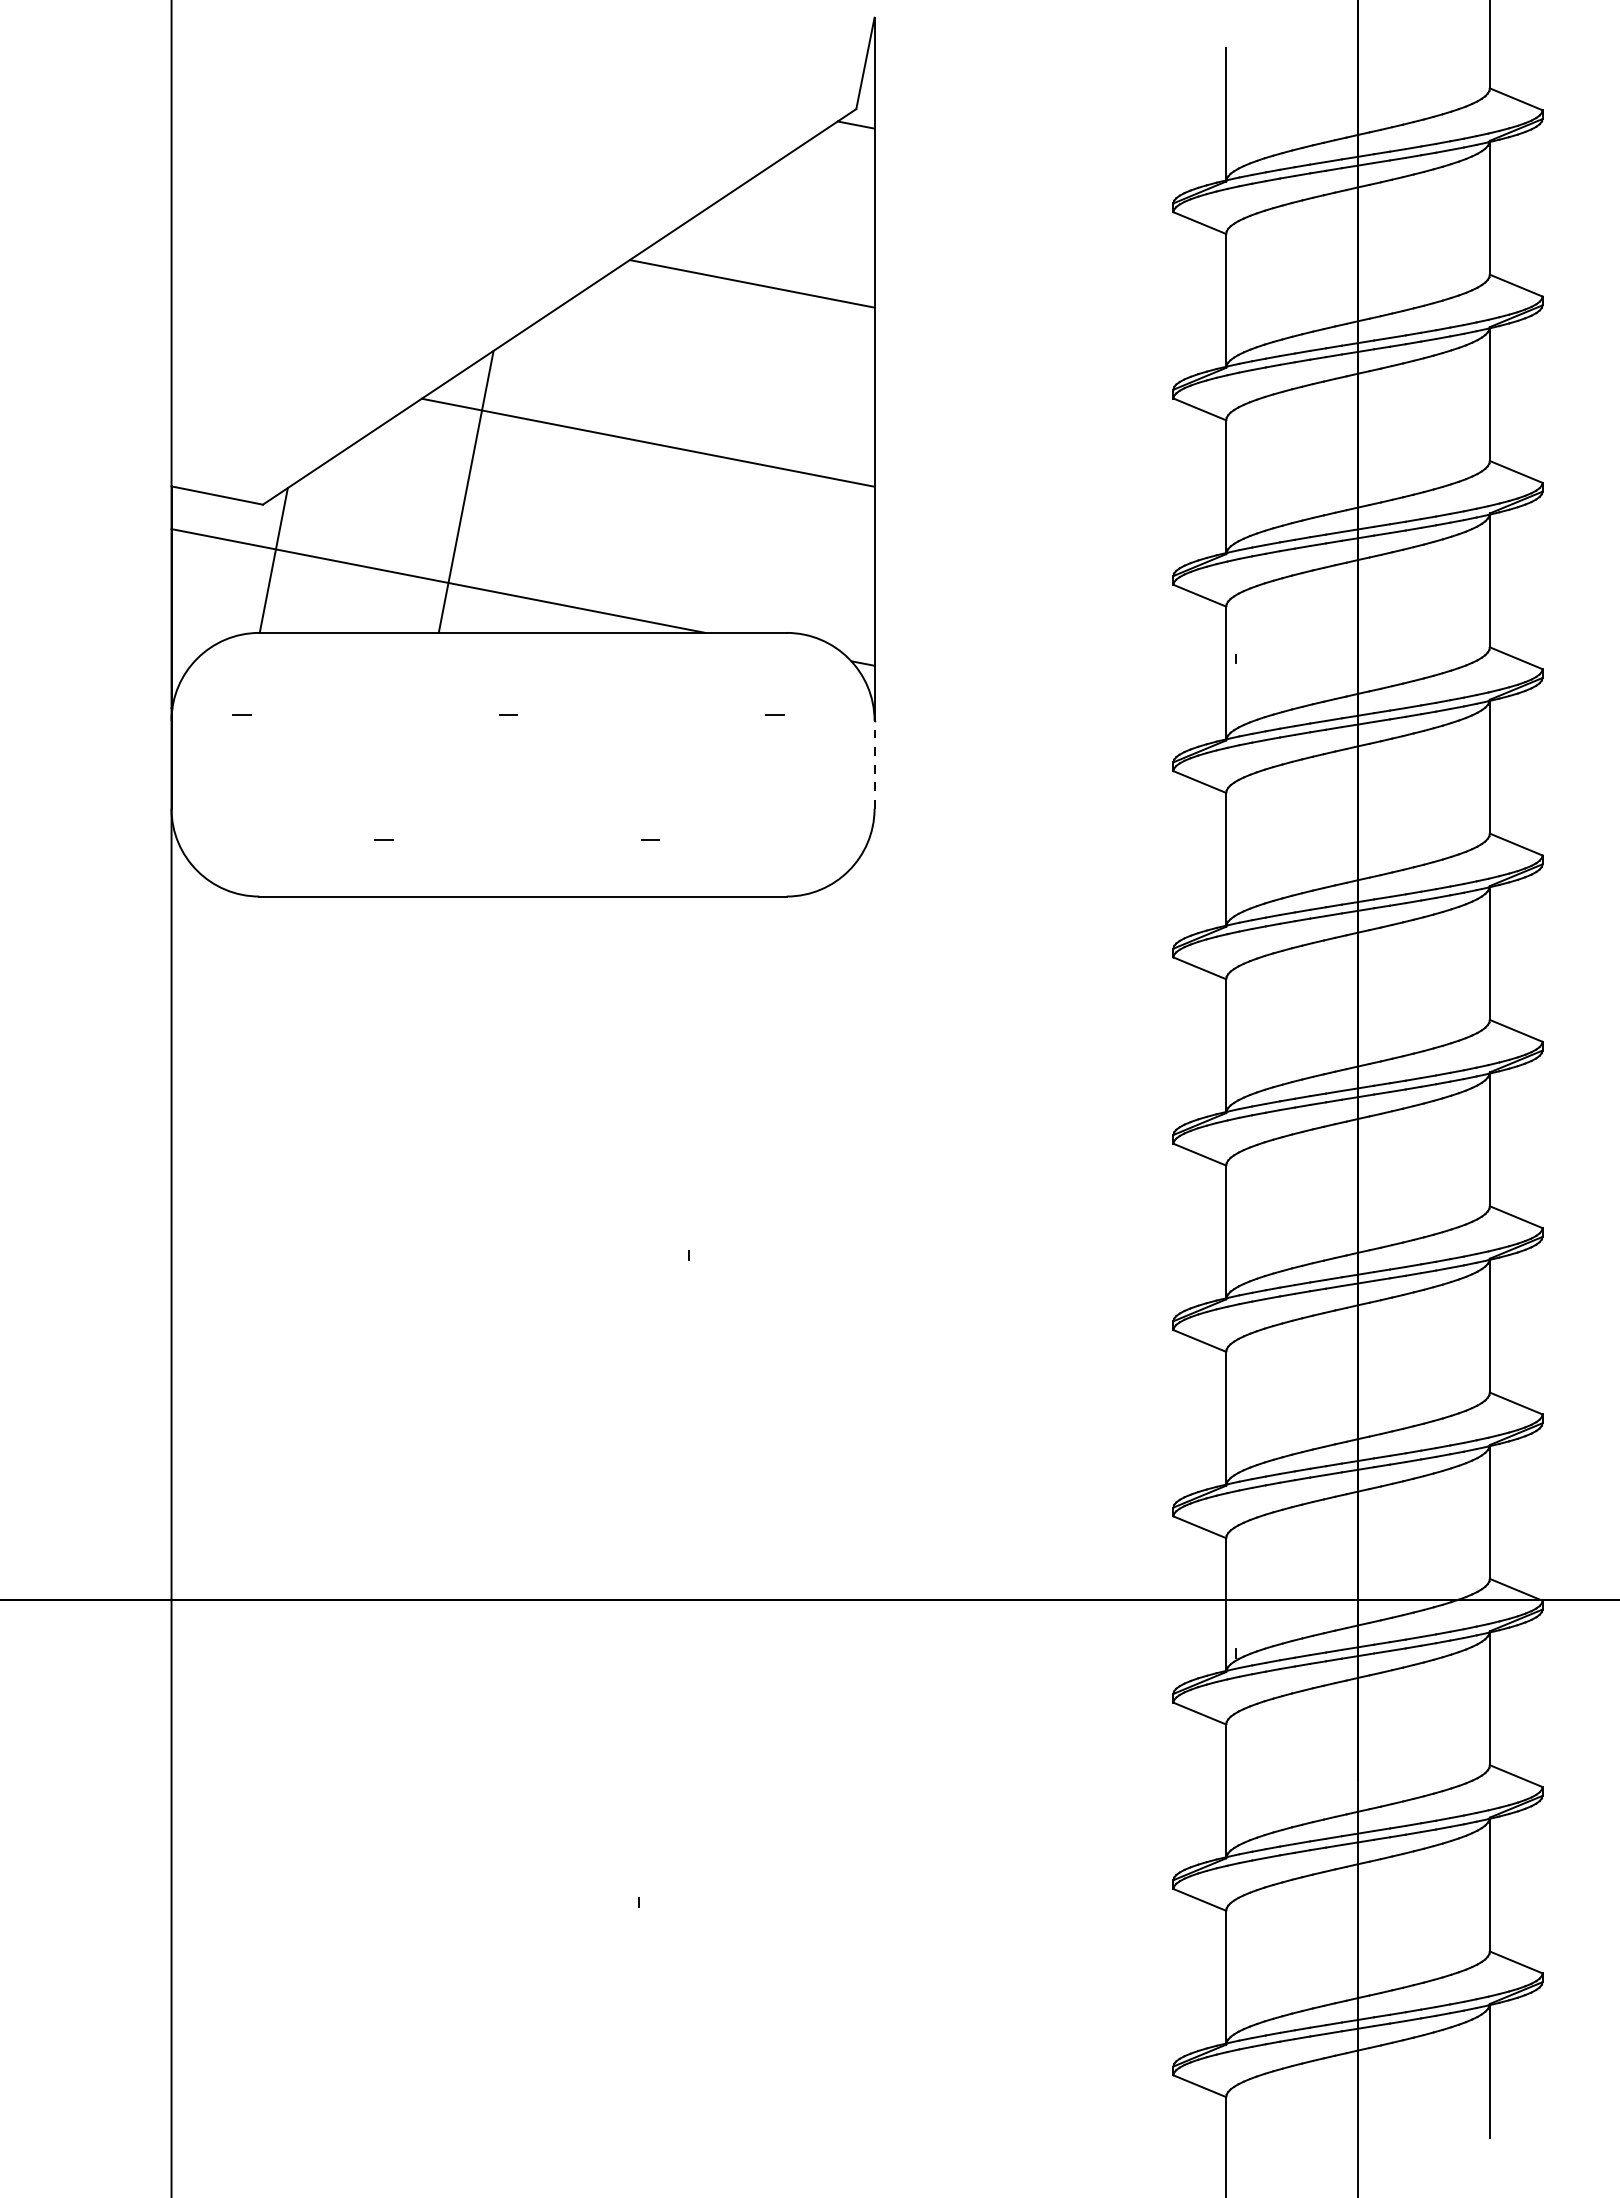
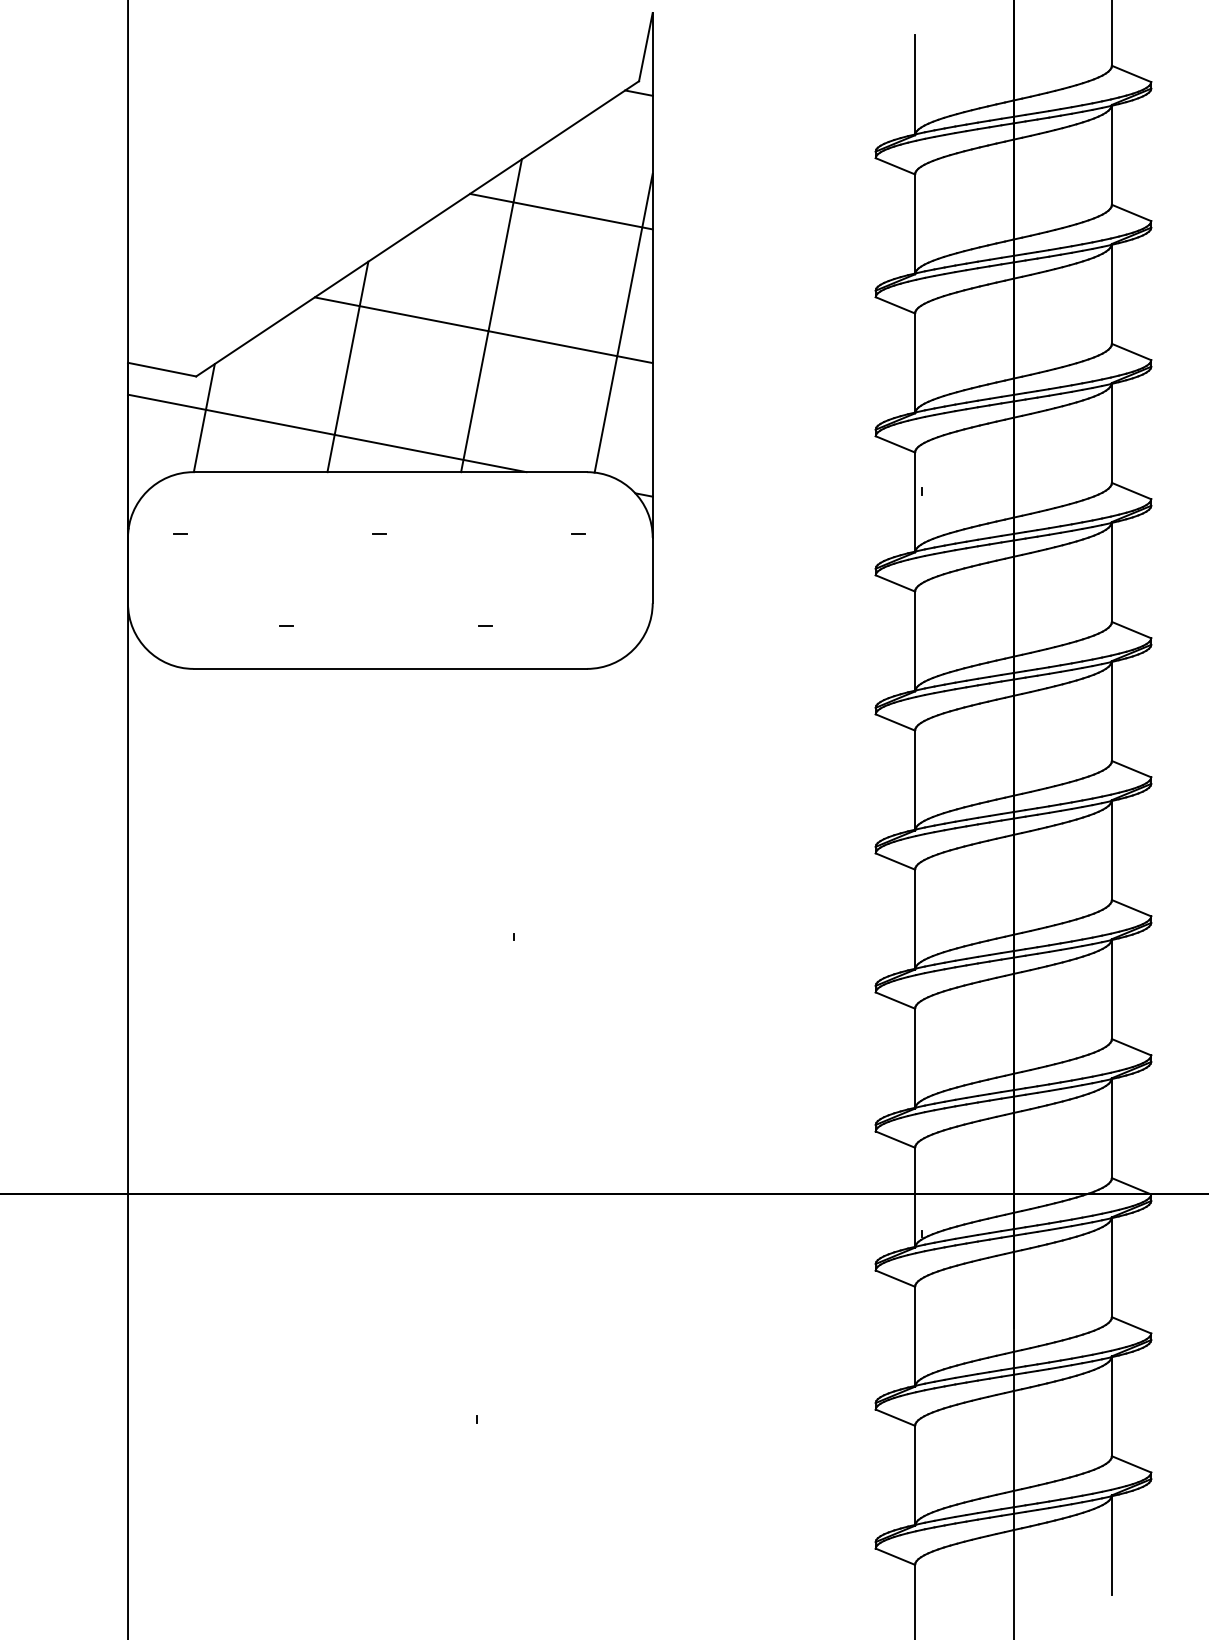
line: (658, 422) -> (491, 315), added
line: (835, 433) -> (623, 323), added
line: (874, 764) -> (652, 570), dashed -> solid

